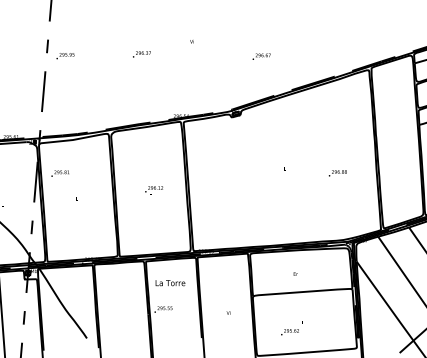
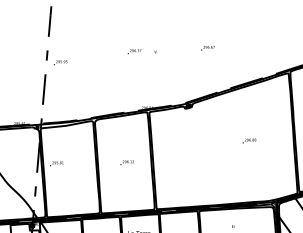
text: (141, 54) -> (134, 51), moved
text: (261, 56) -> (207, 48), moved
text: (59, 173) -> (56, 163), moved
text: (337, 173) -> (249, 141), moved

